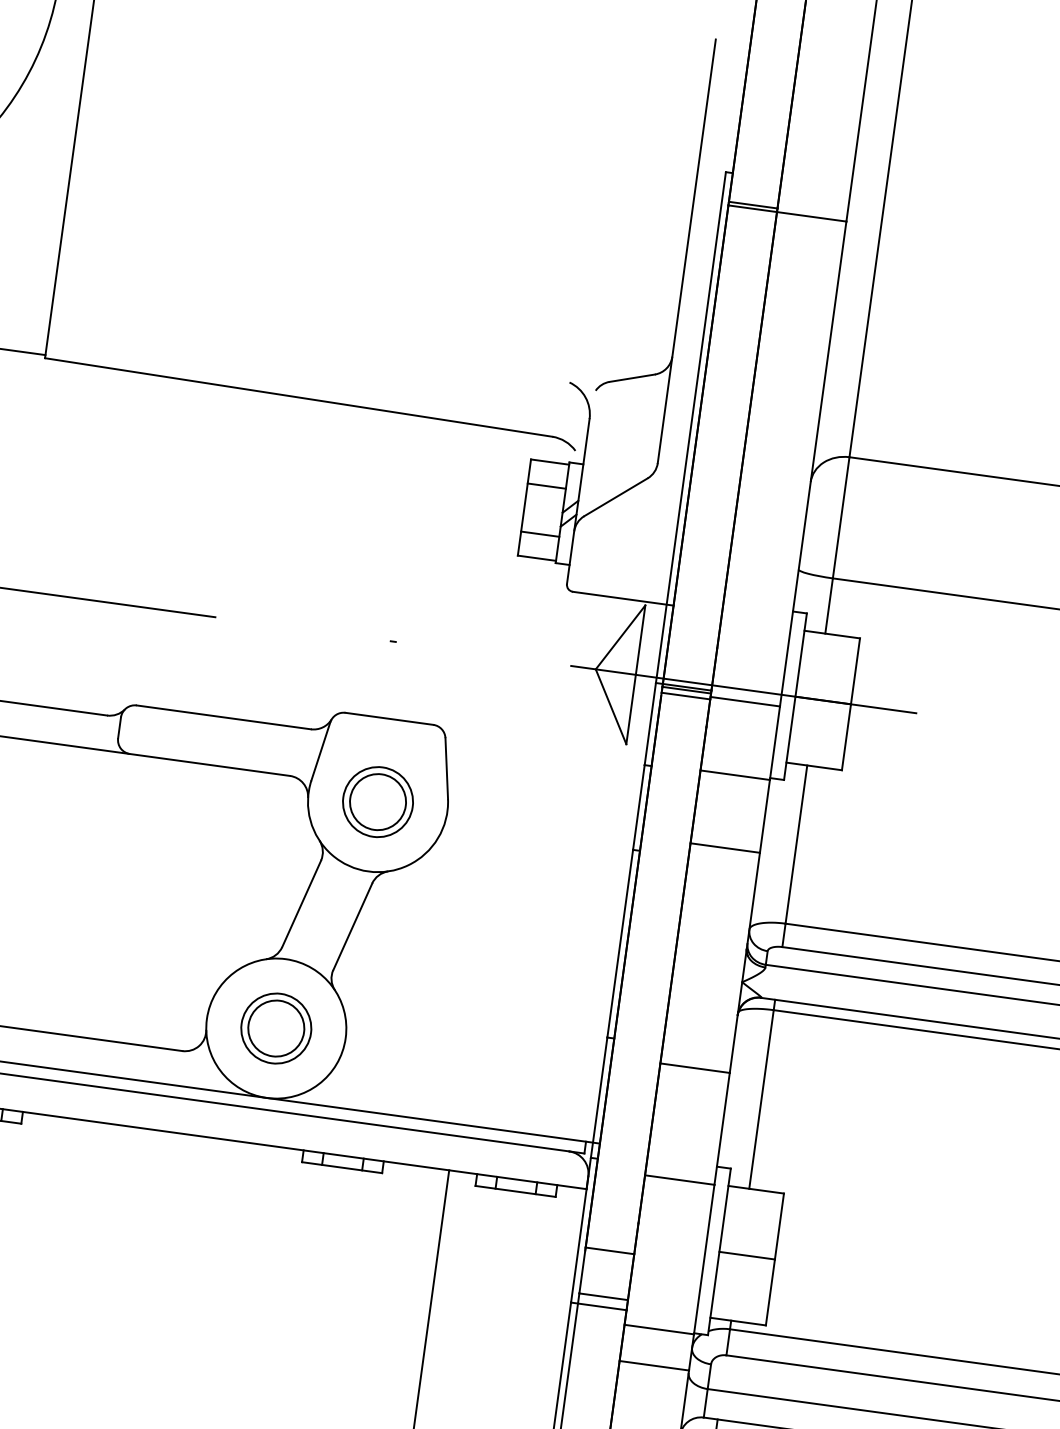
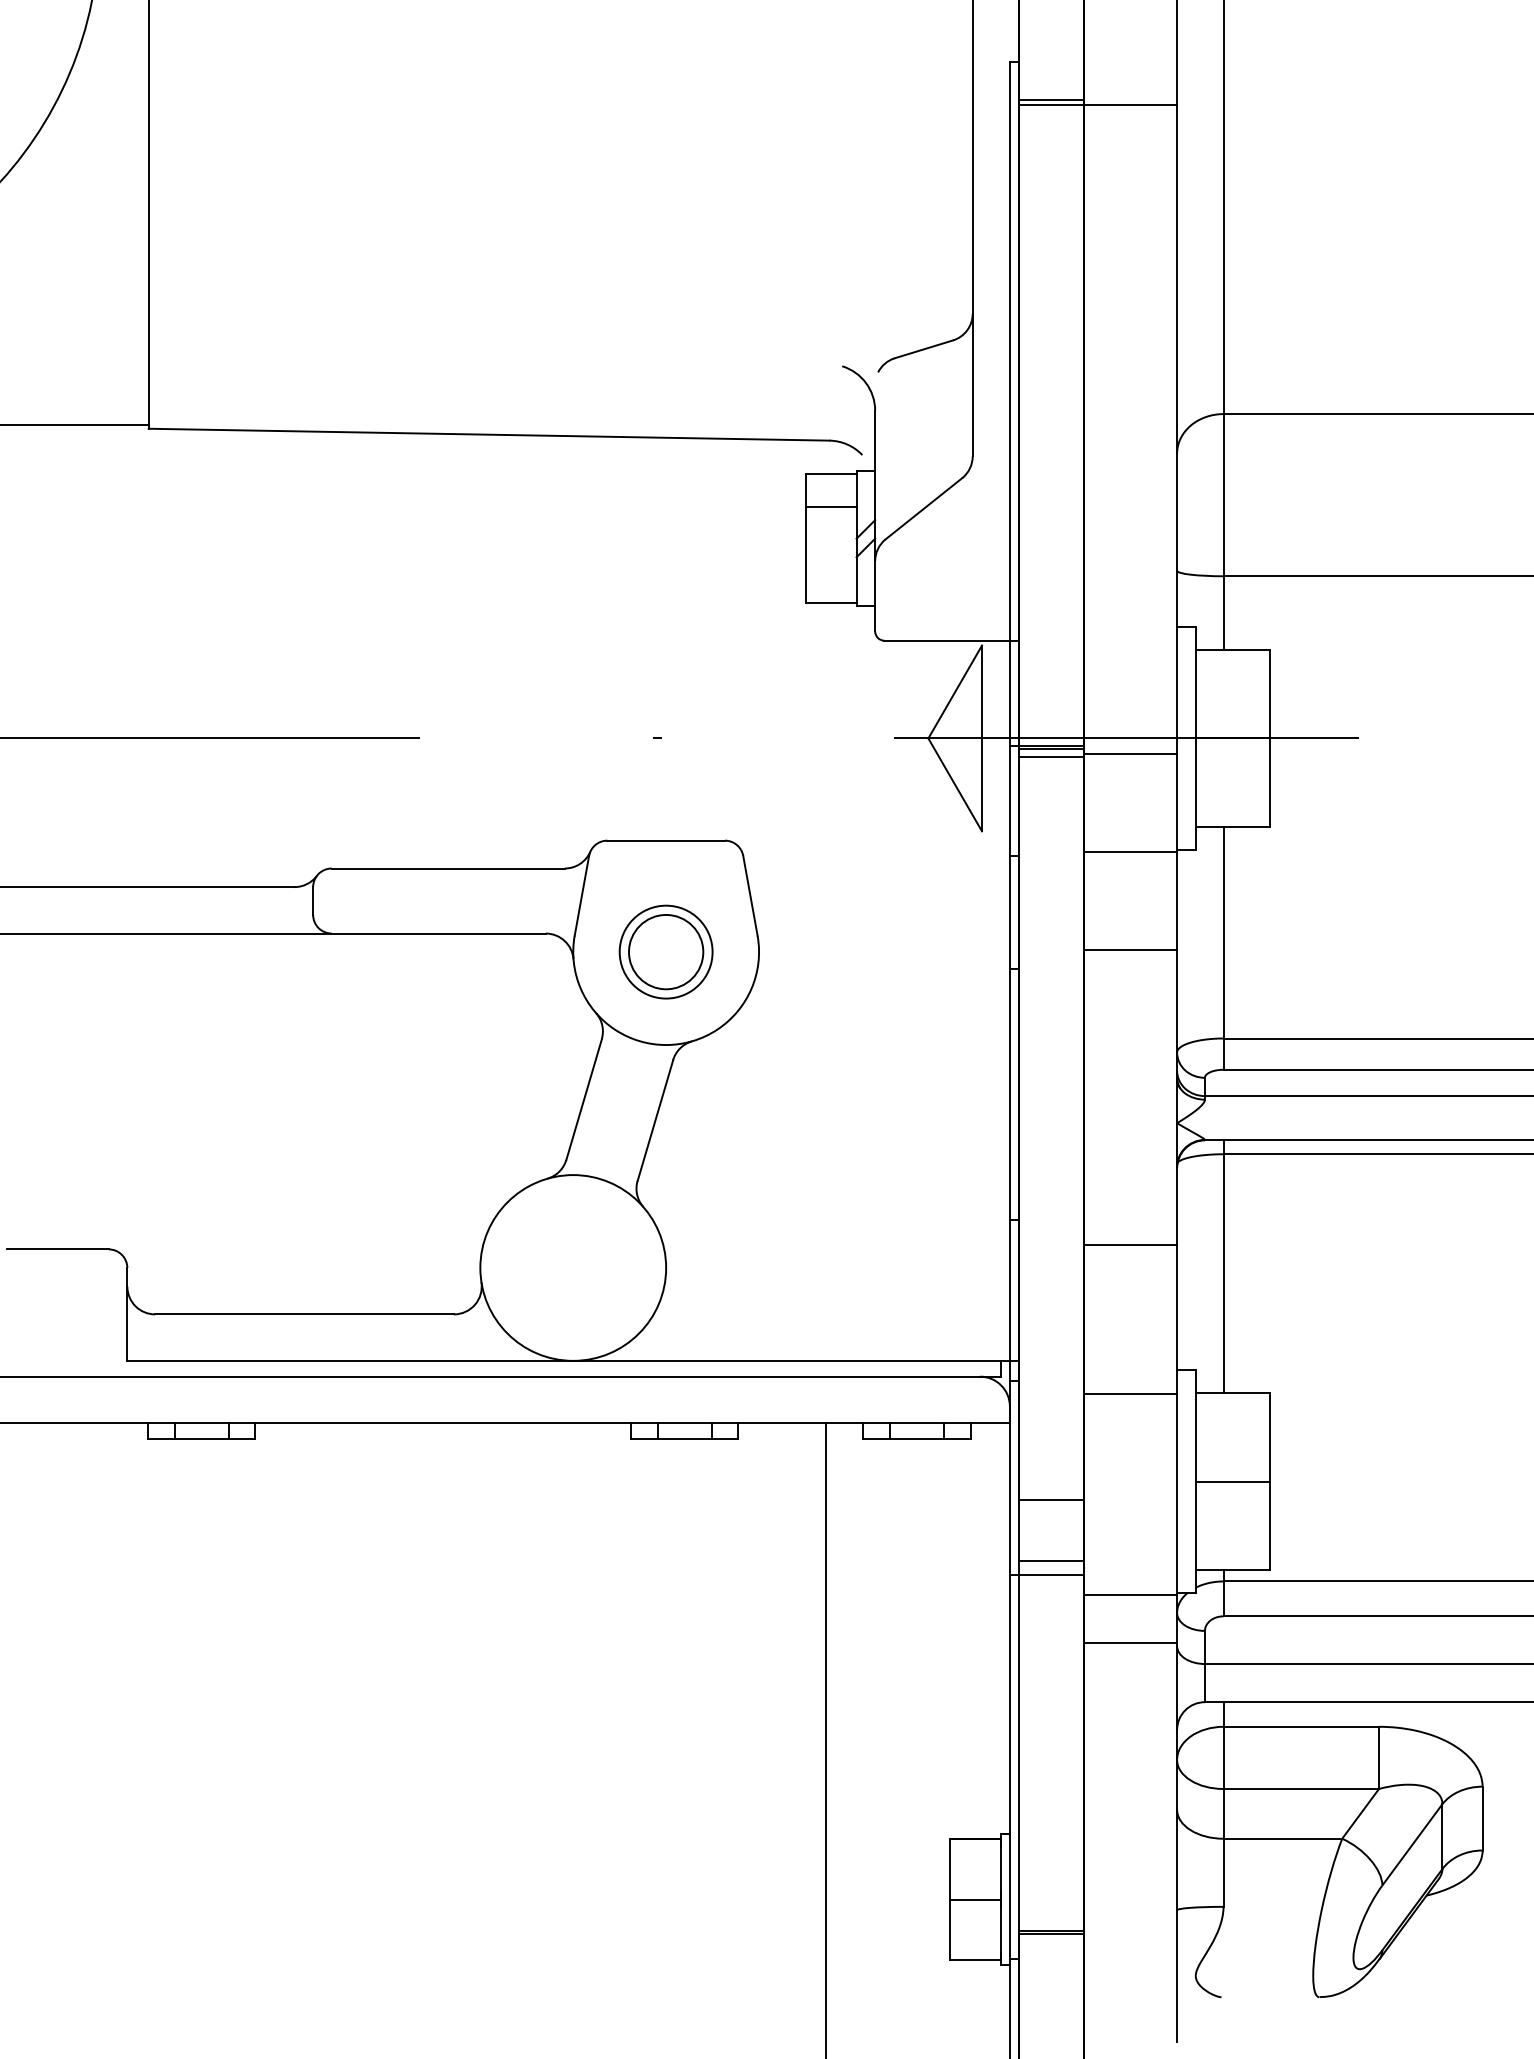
line: (539, 533) -> (830, 570), removed
part: (275, 1028) -> (572, 1267), removed

